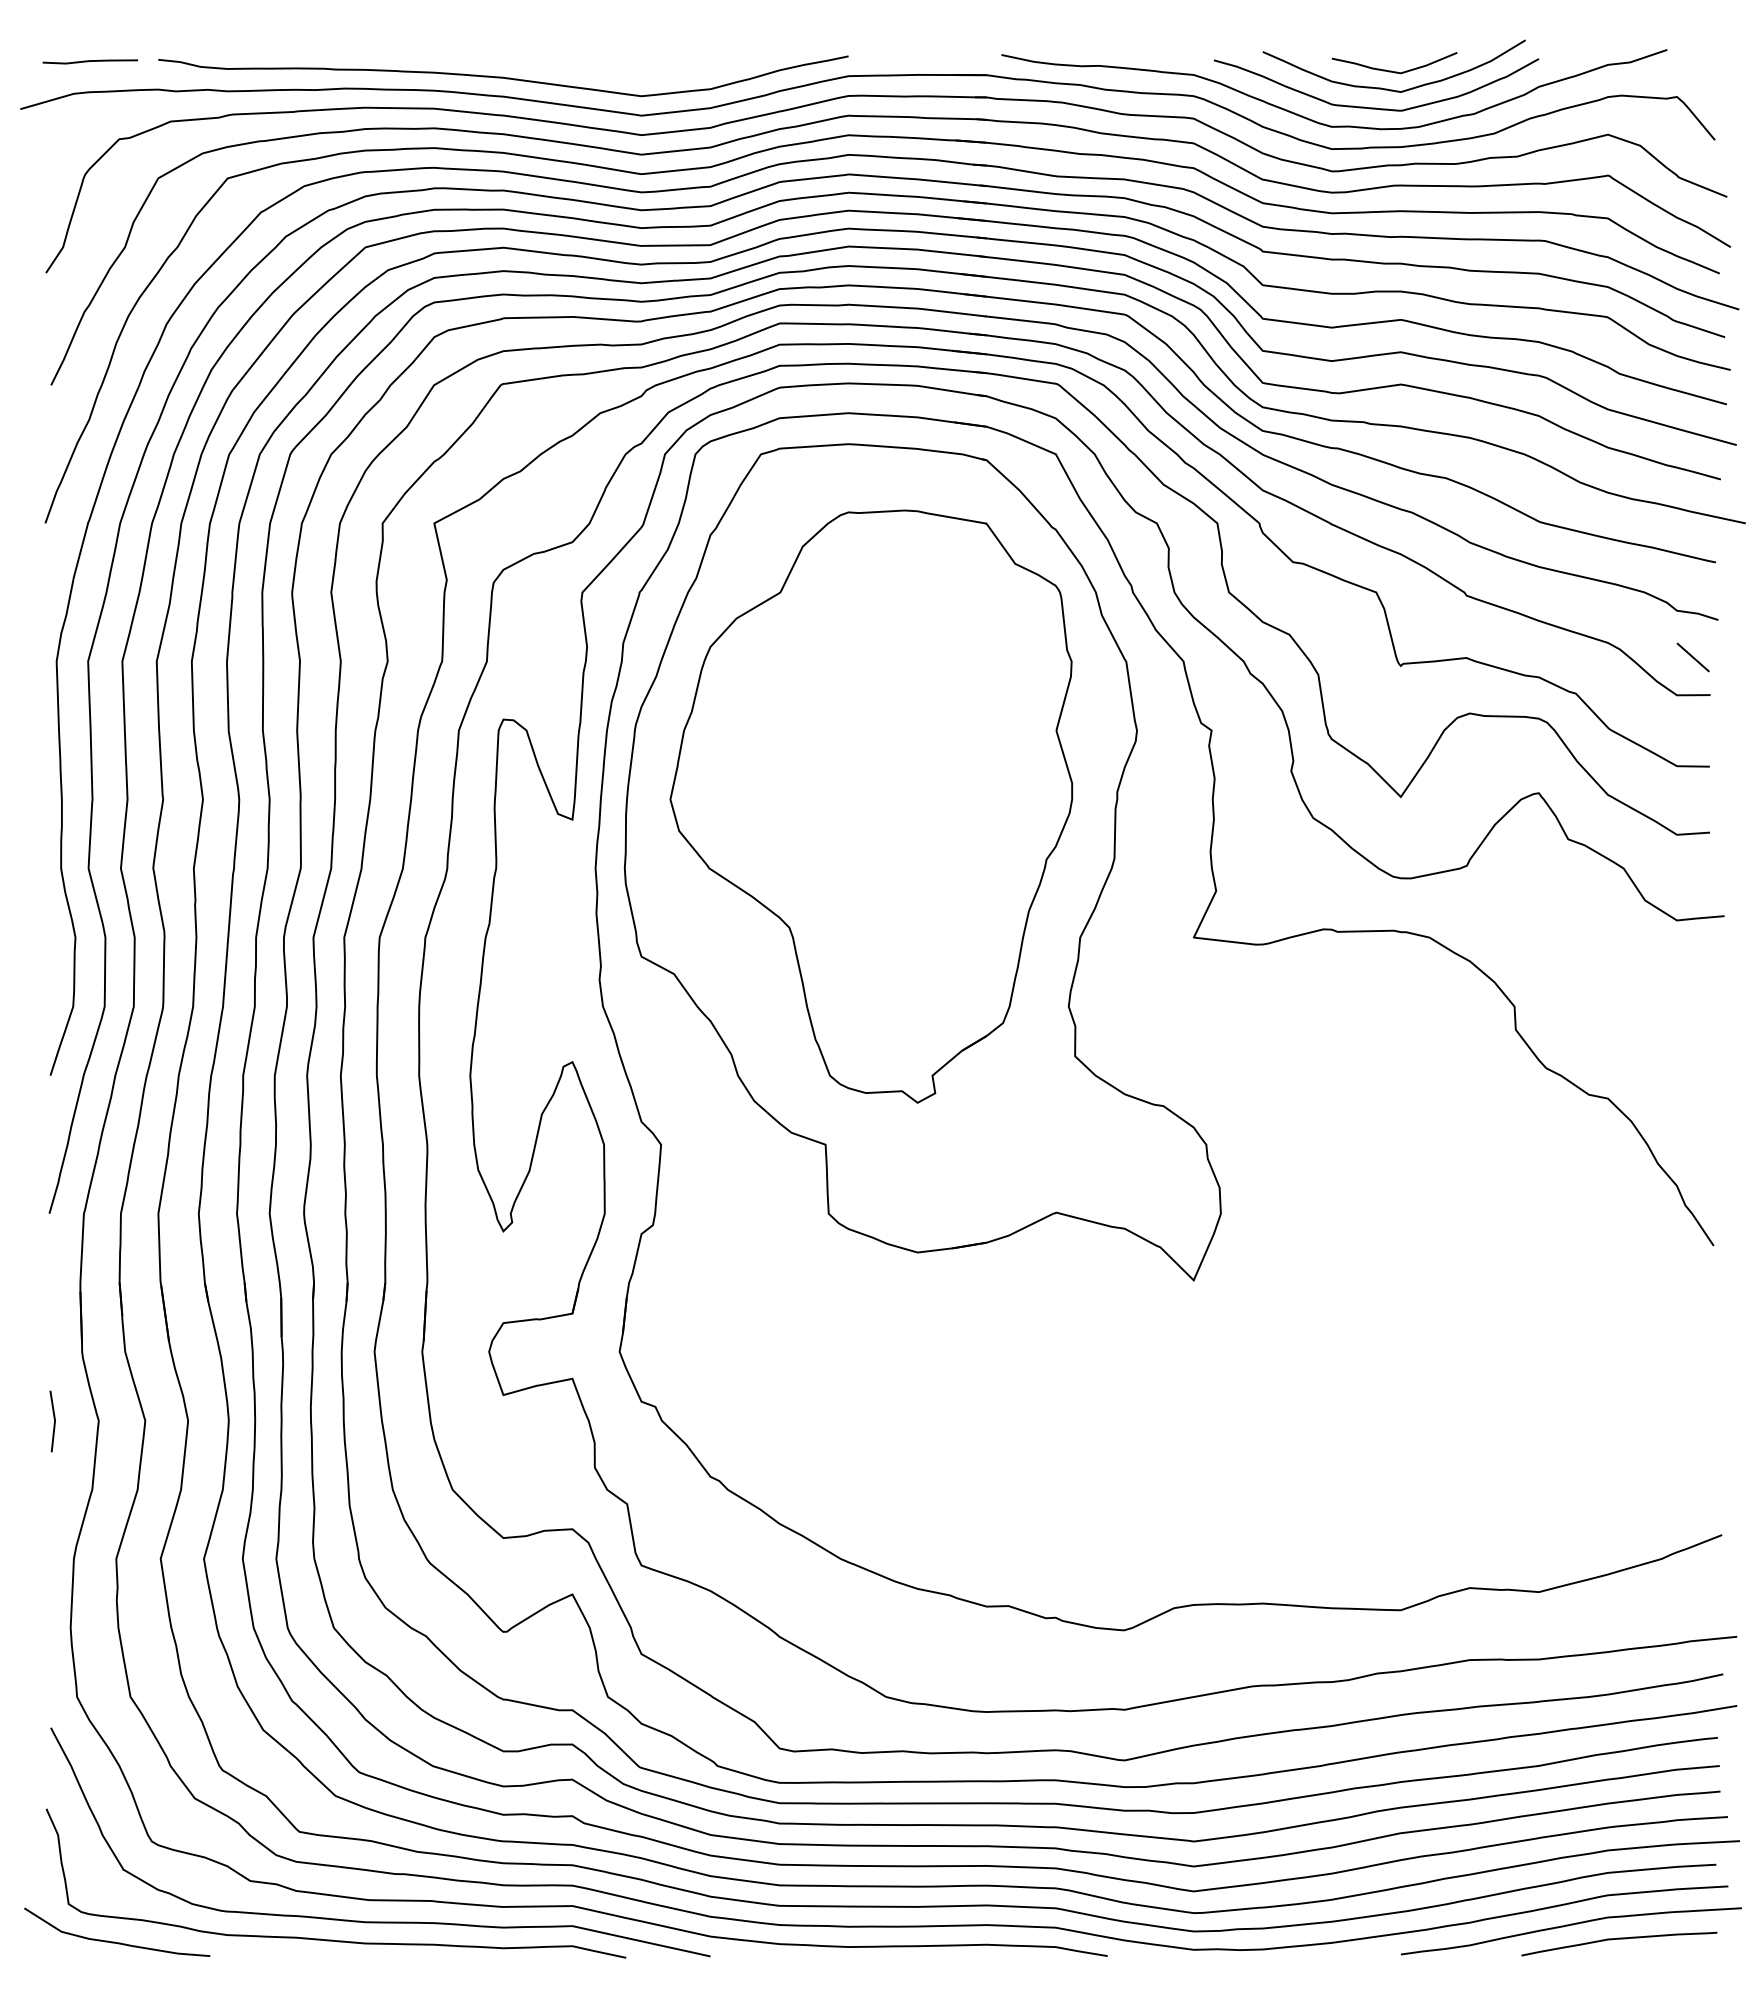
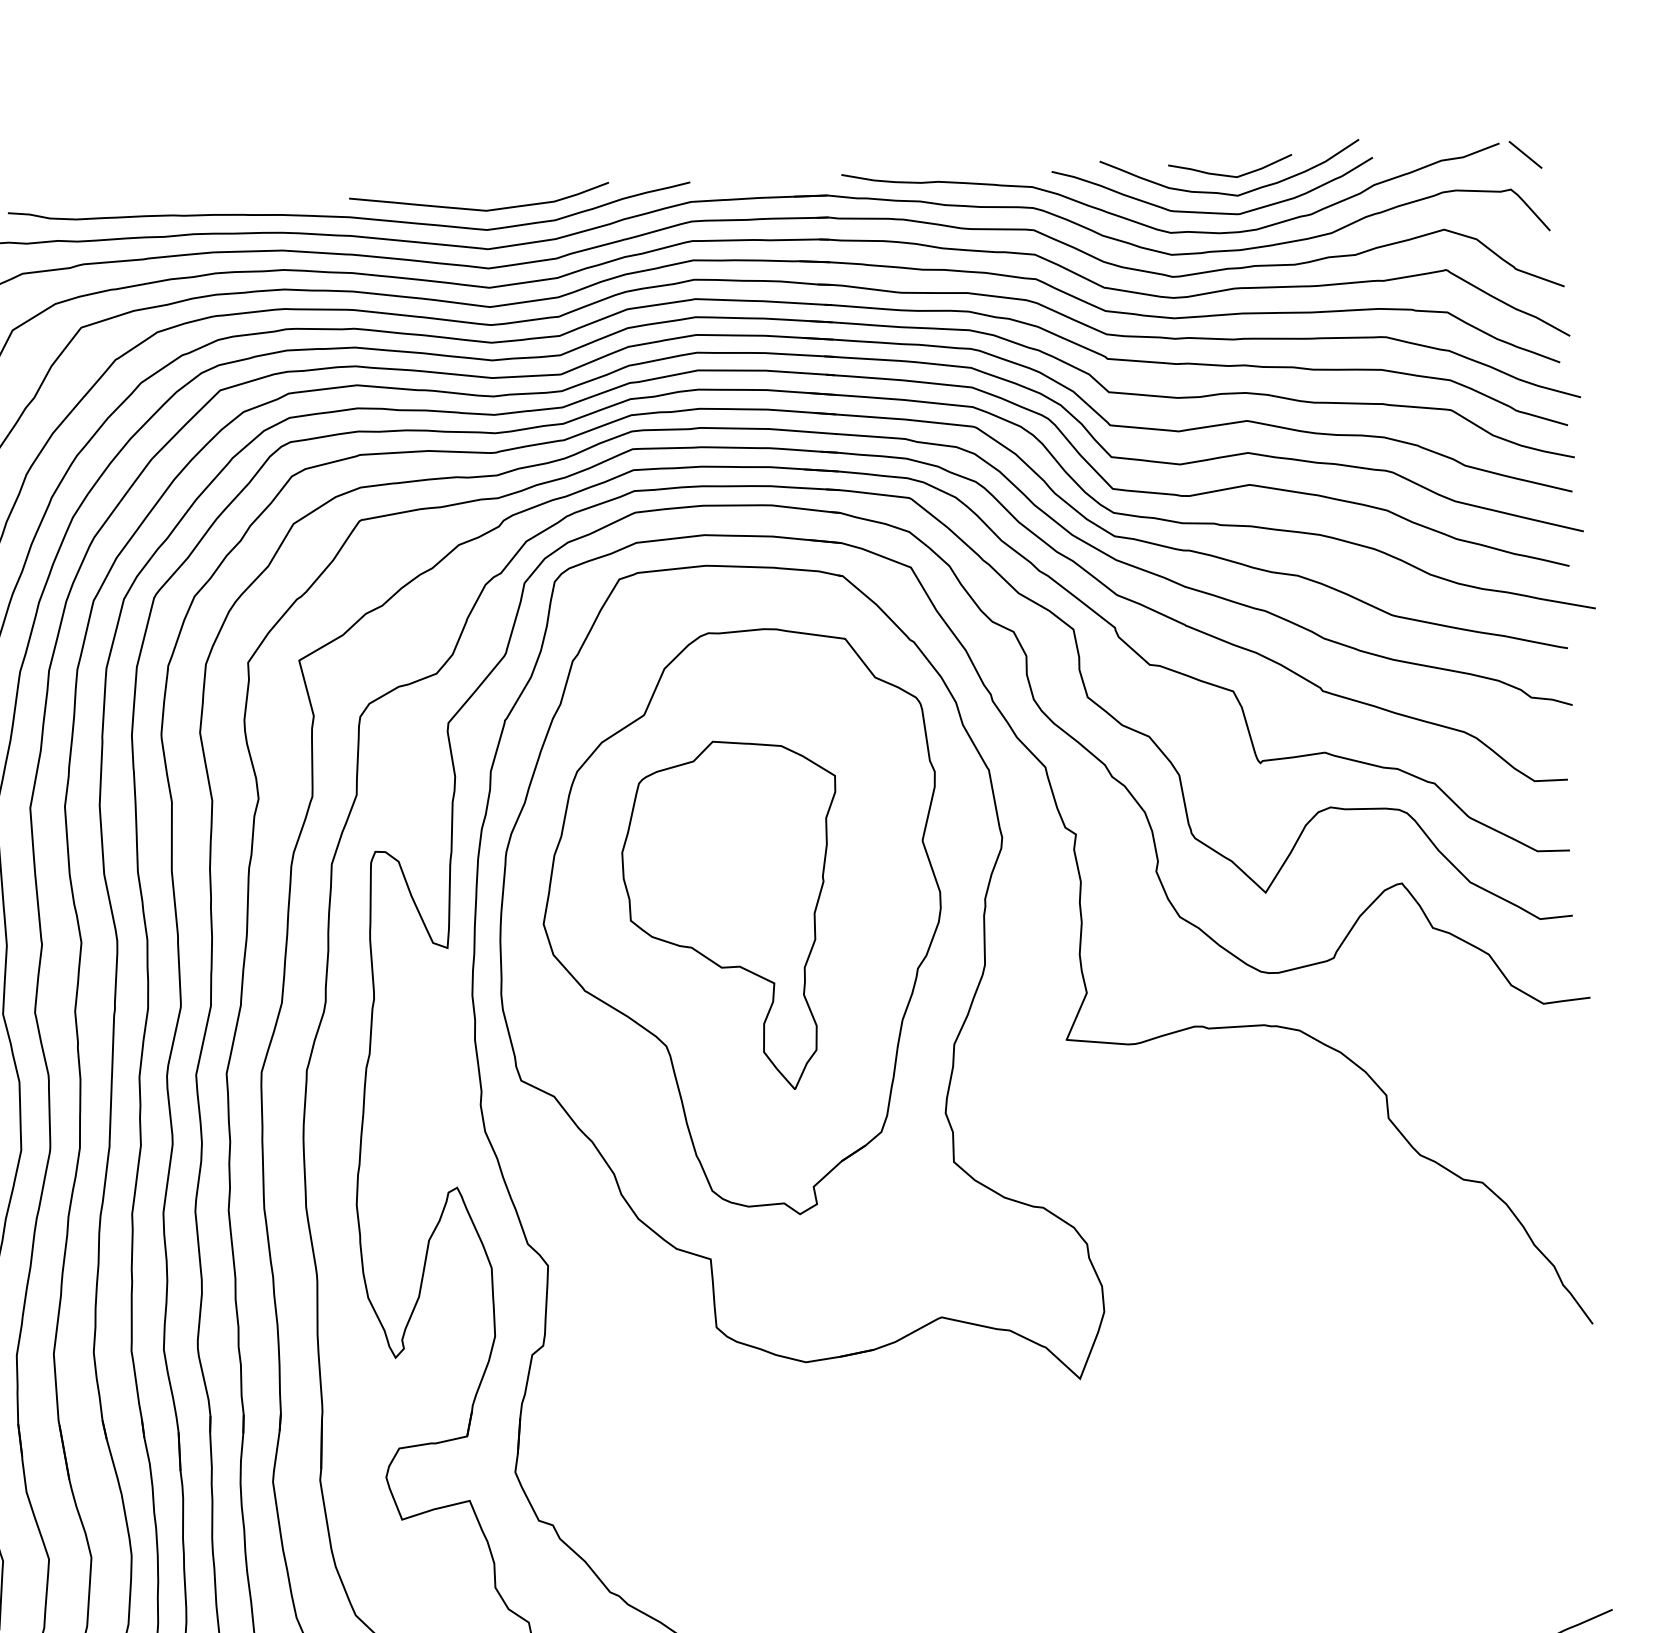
curve: (633, 74) -> (478, 208), added
line: (1692, 657) -> (1524, 154), moved
part: (861, 798) -> (732, 915), added

